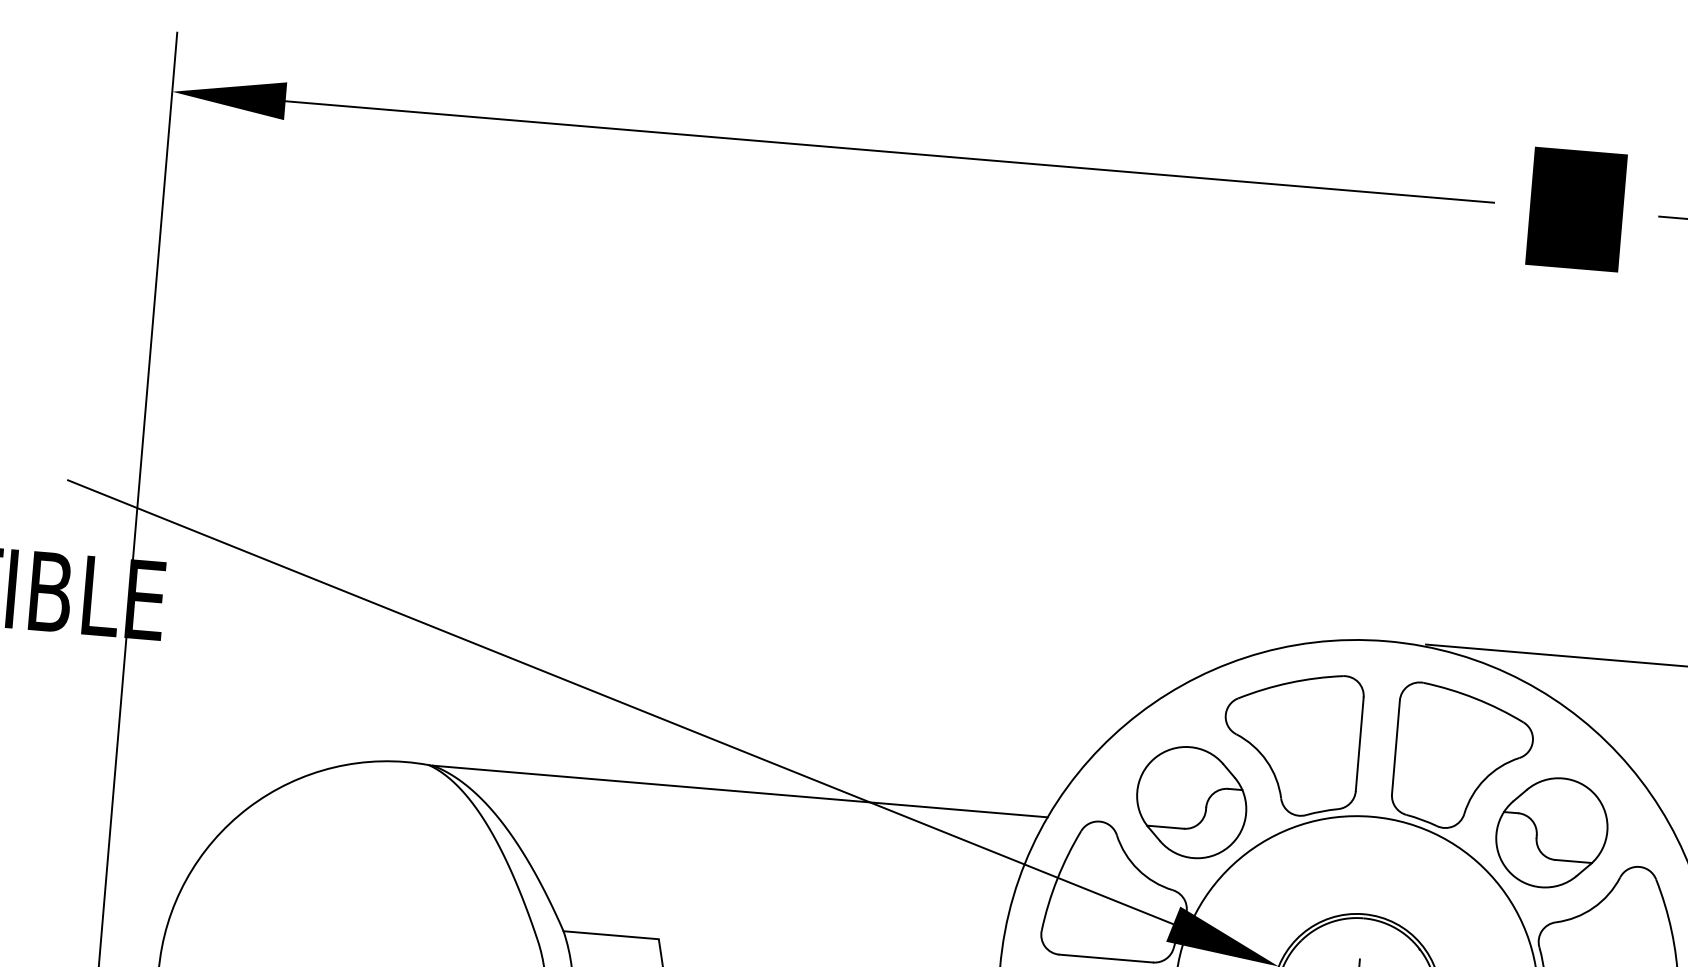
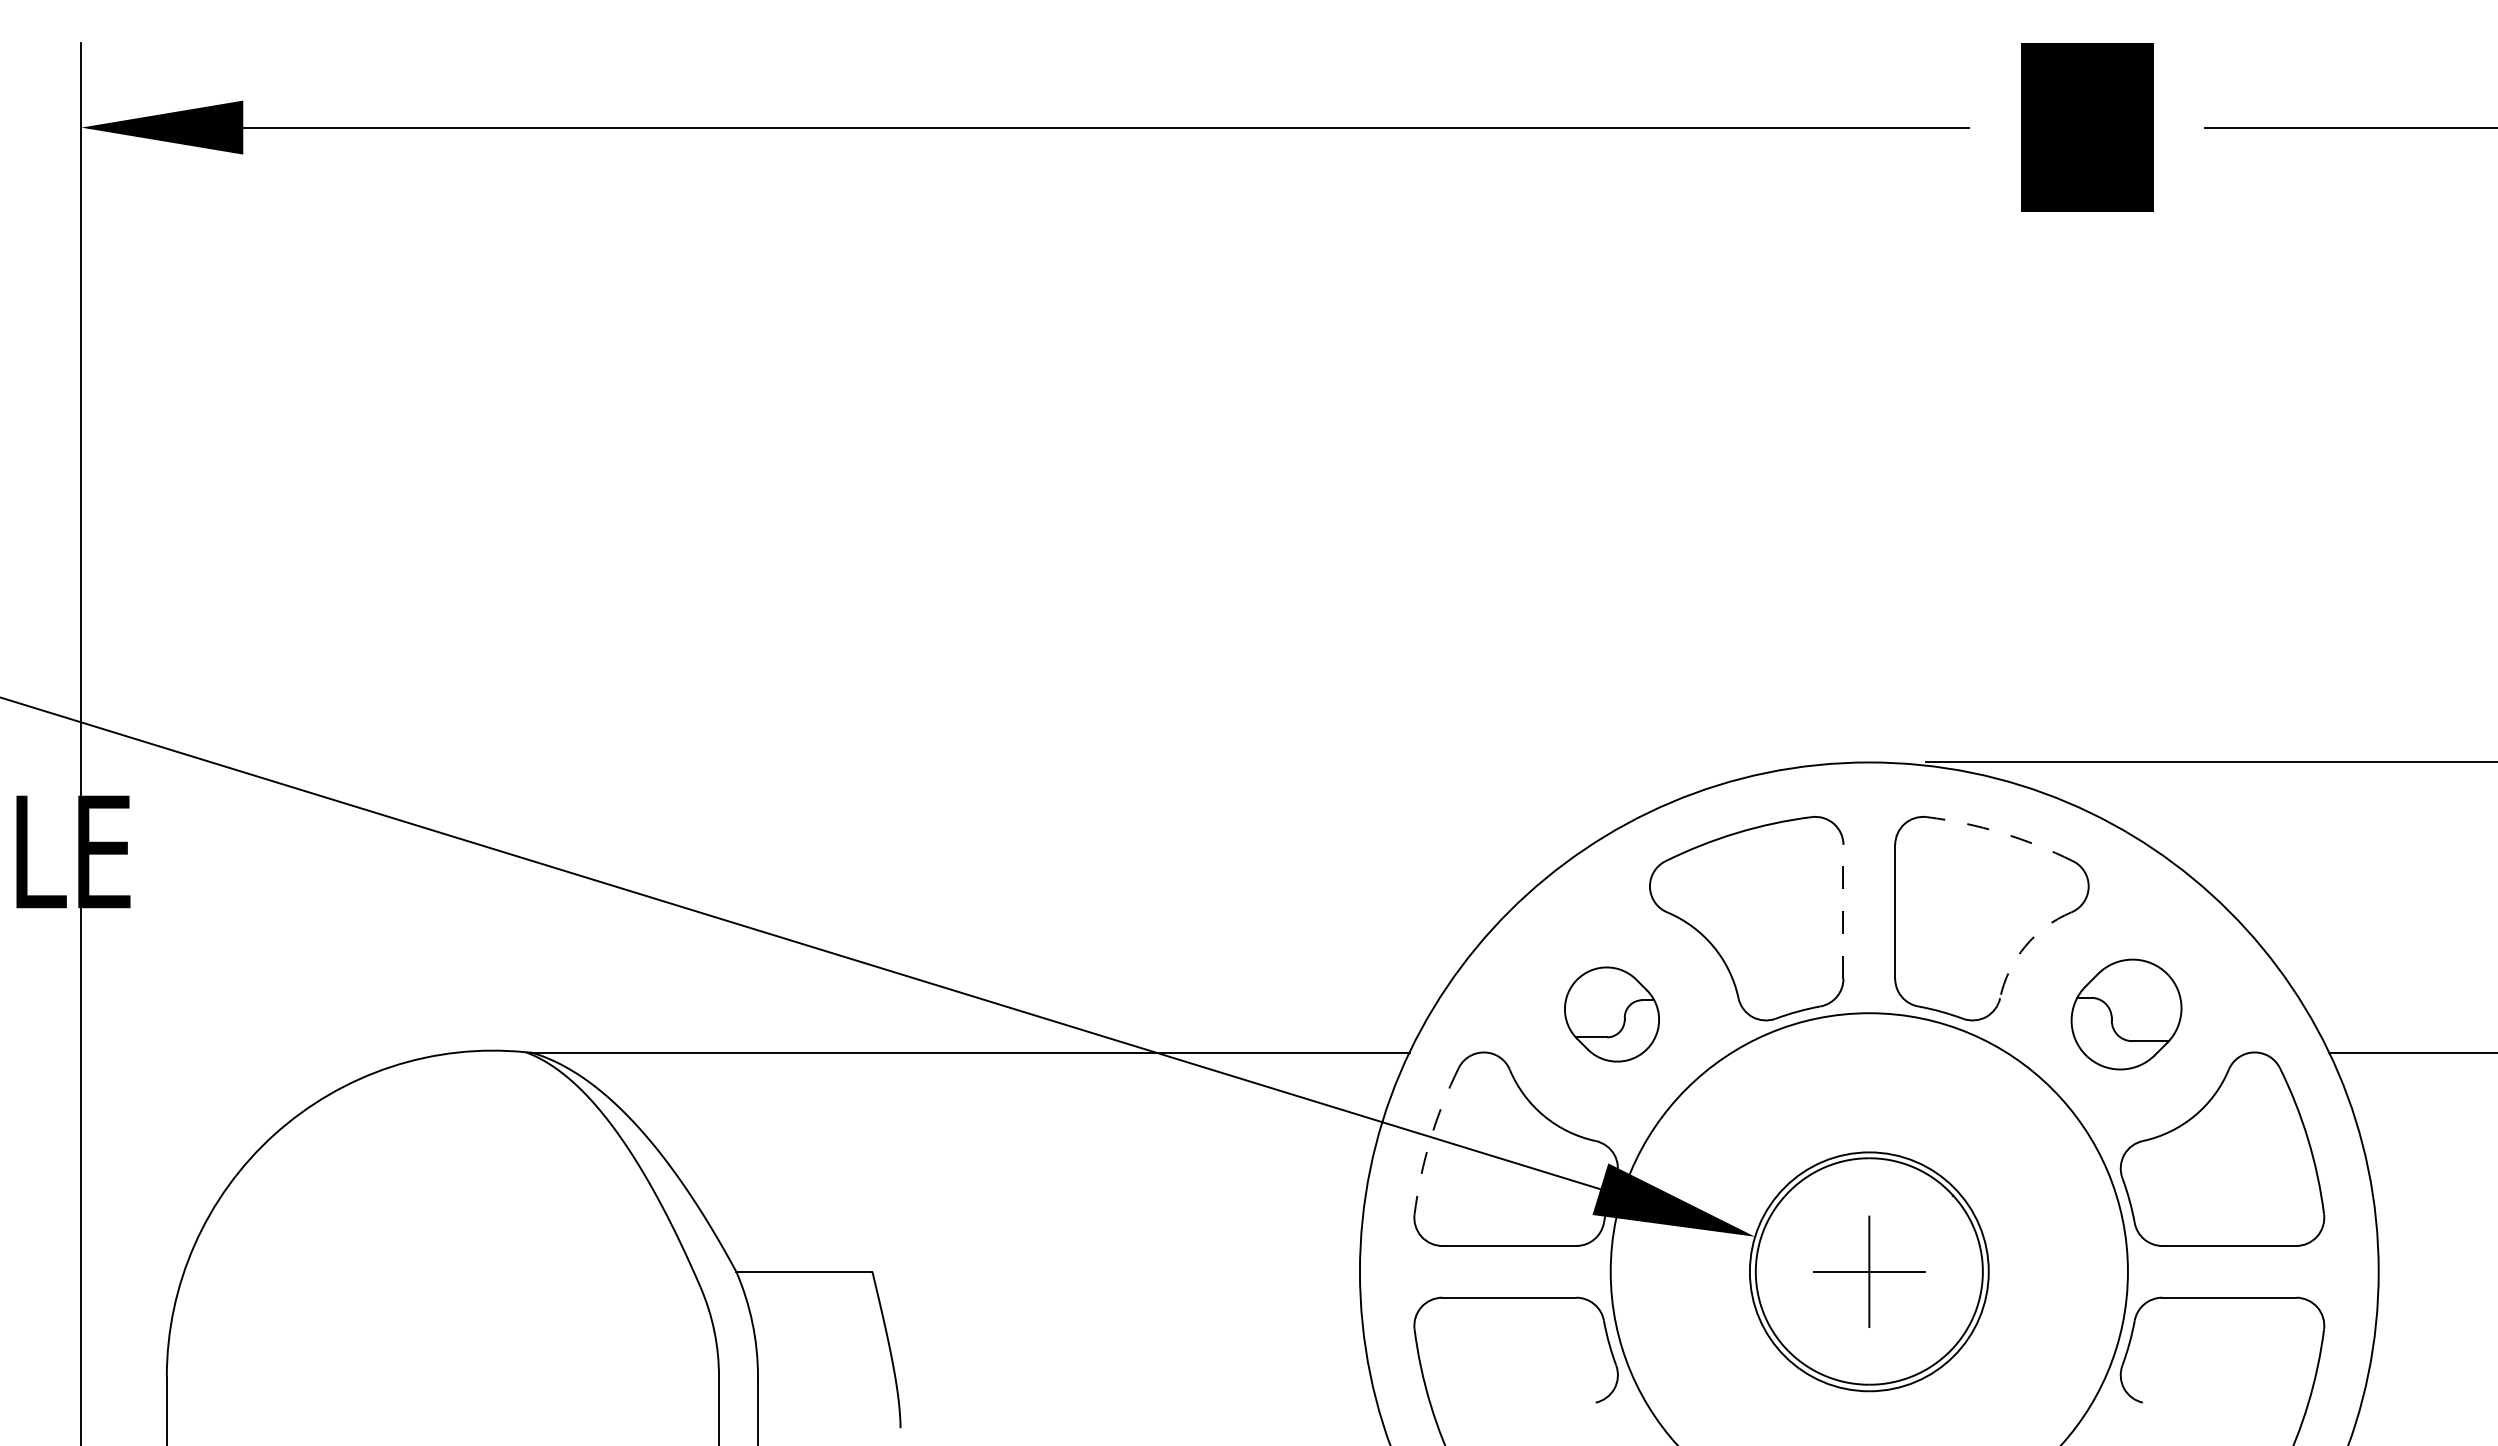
arc: (1474, 698) -> (2001, 833), solid -> dashed
line: (1359, 744) -> (1843, 911), solid -> dashed
arc: (1485, 779) -> (2025, 946), solid -> dashed
part: (1191, 802) -> (1611, 1014), size x0.6
part: (1551, 832) -> (2126, 1014), size x0.7
arc: (1057, 879) -> (1430, 1139), solid -> dashed

